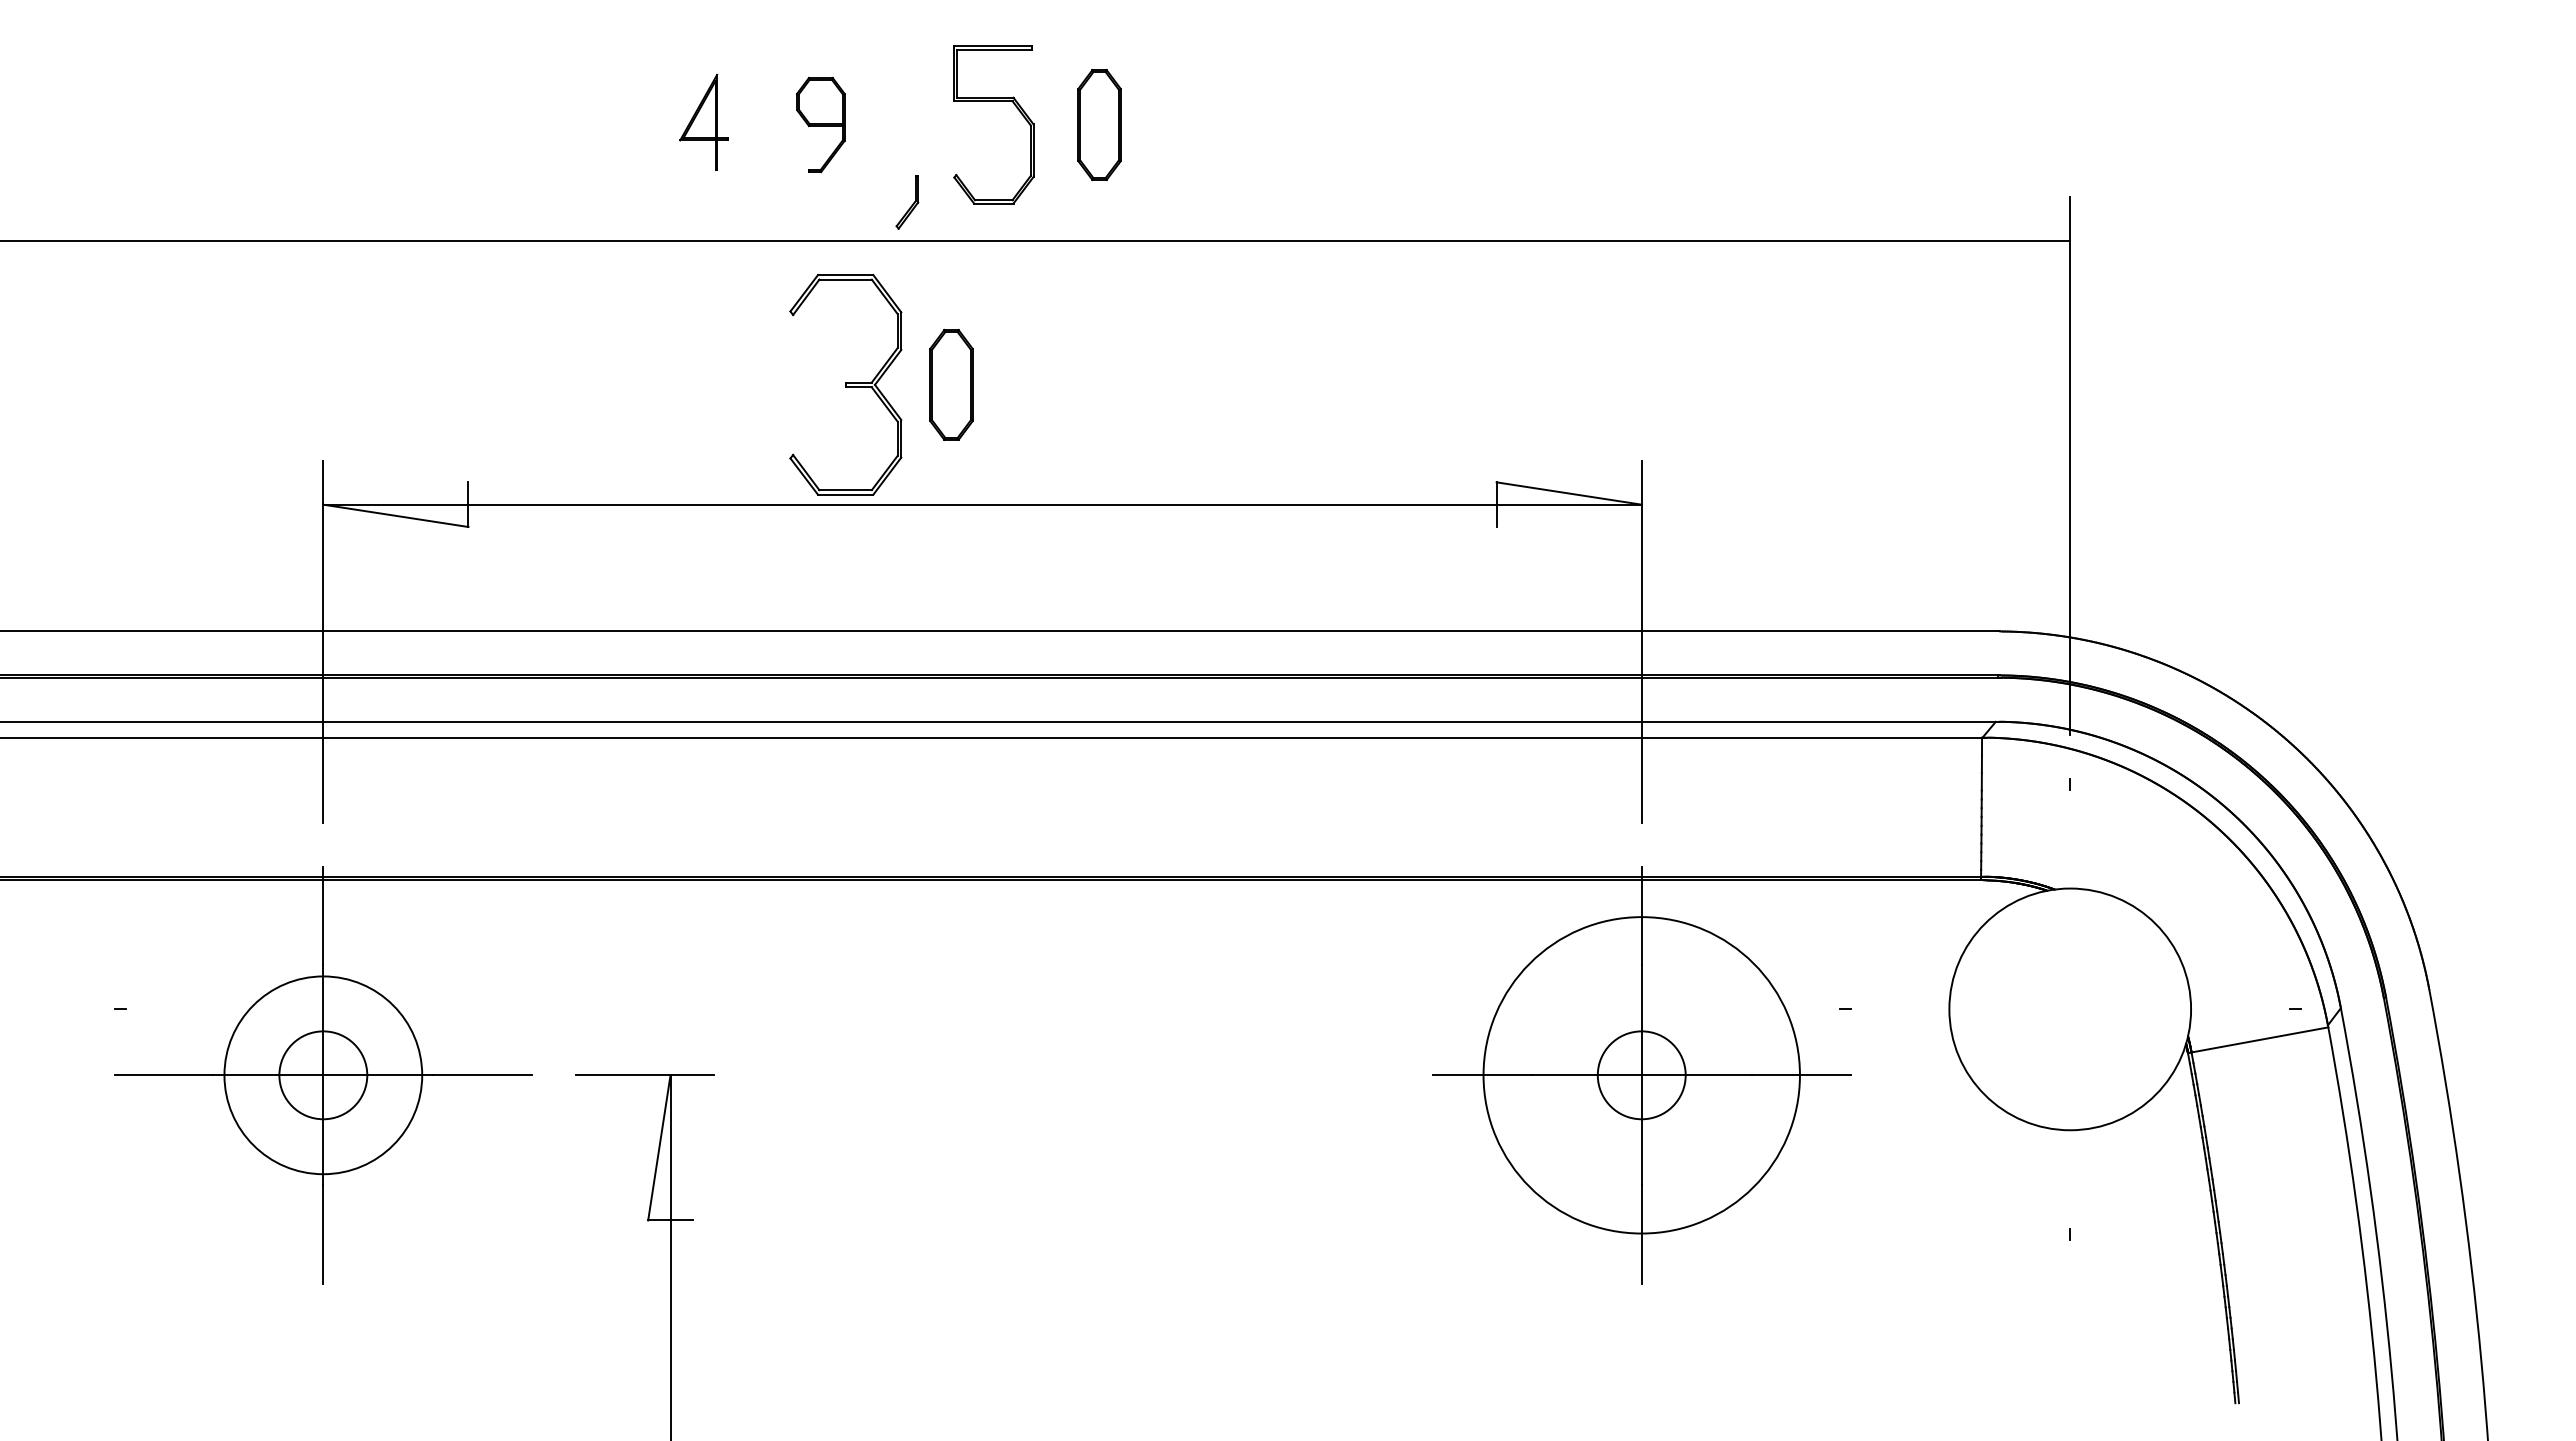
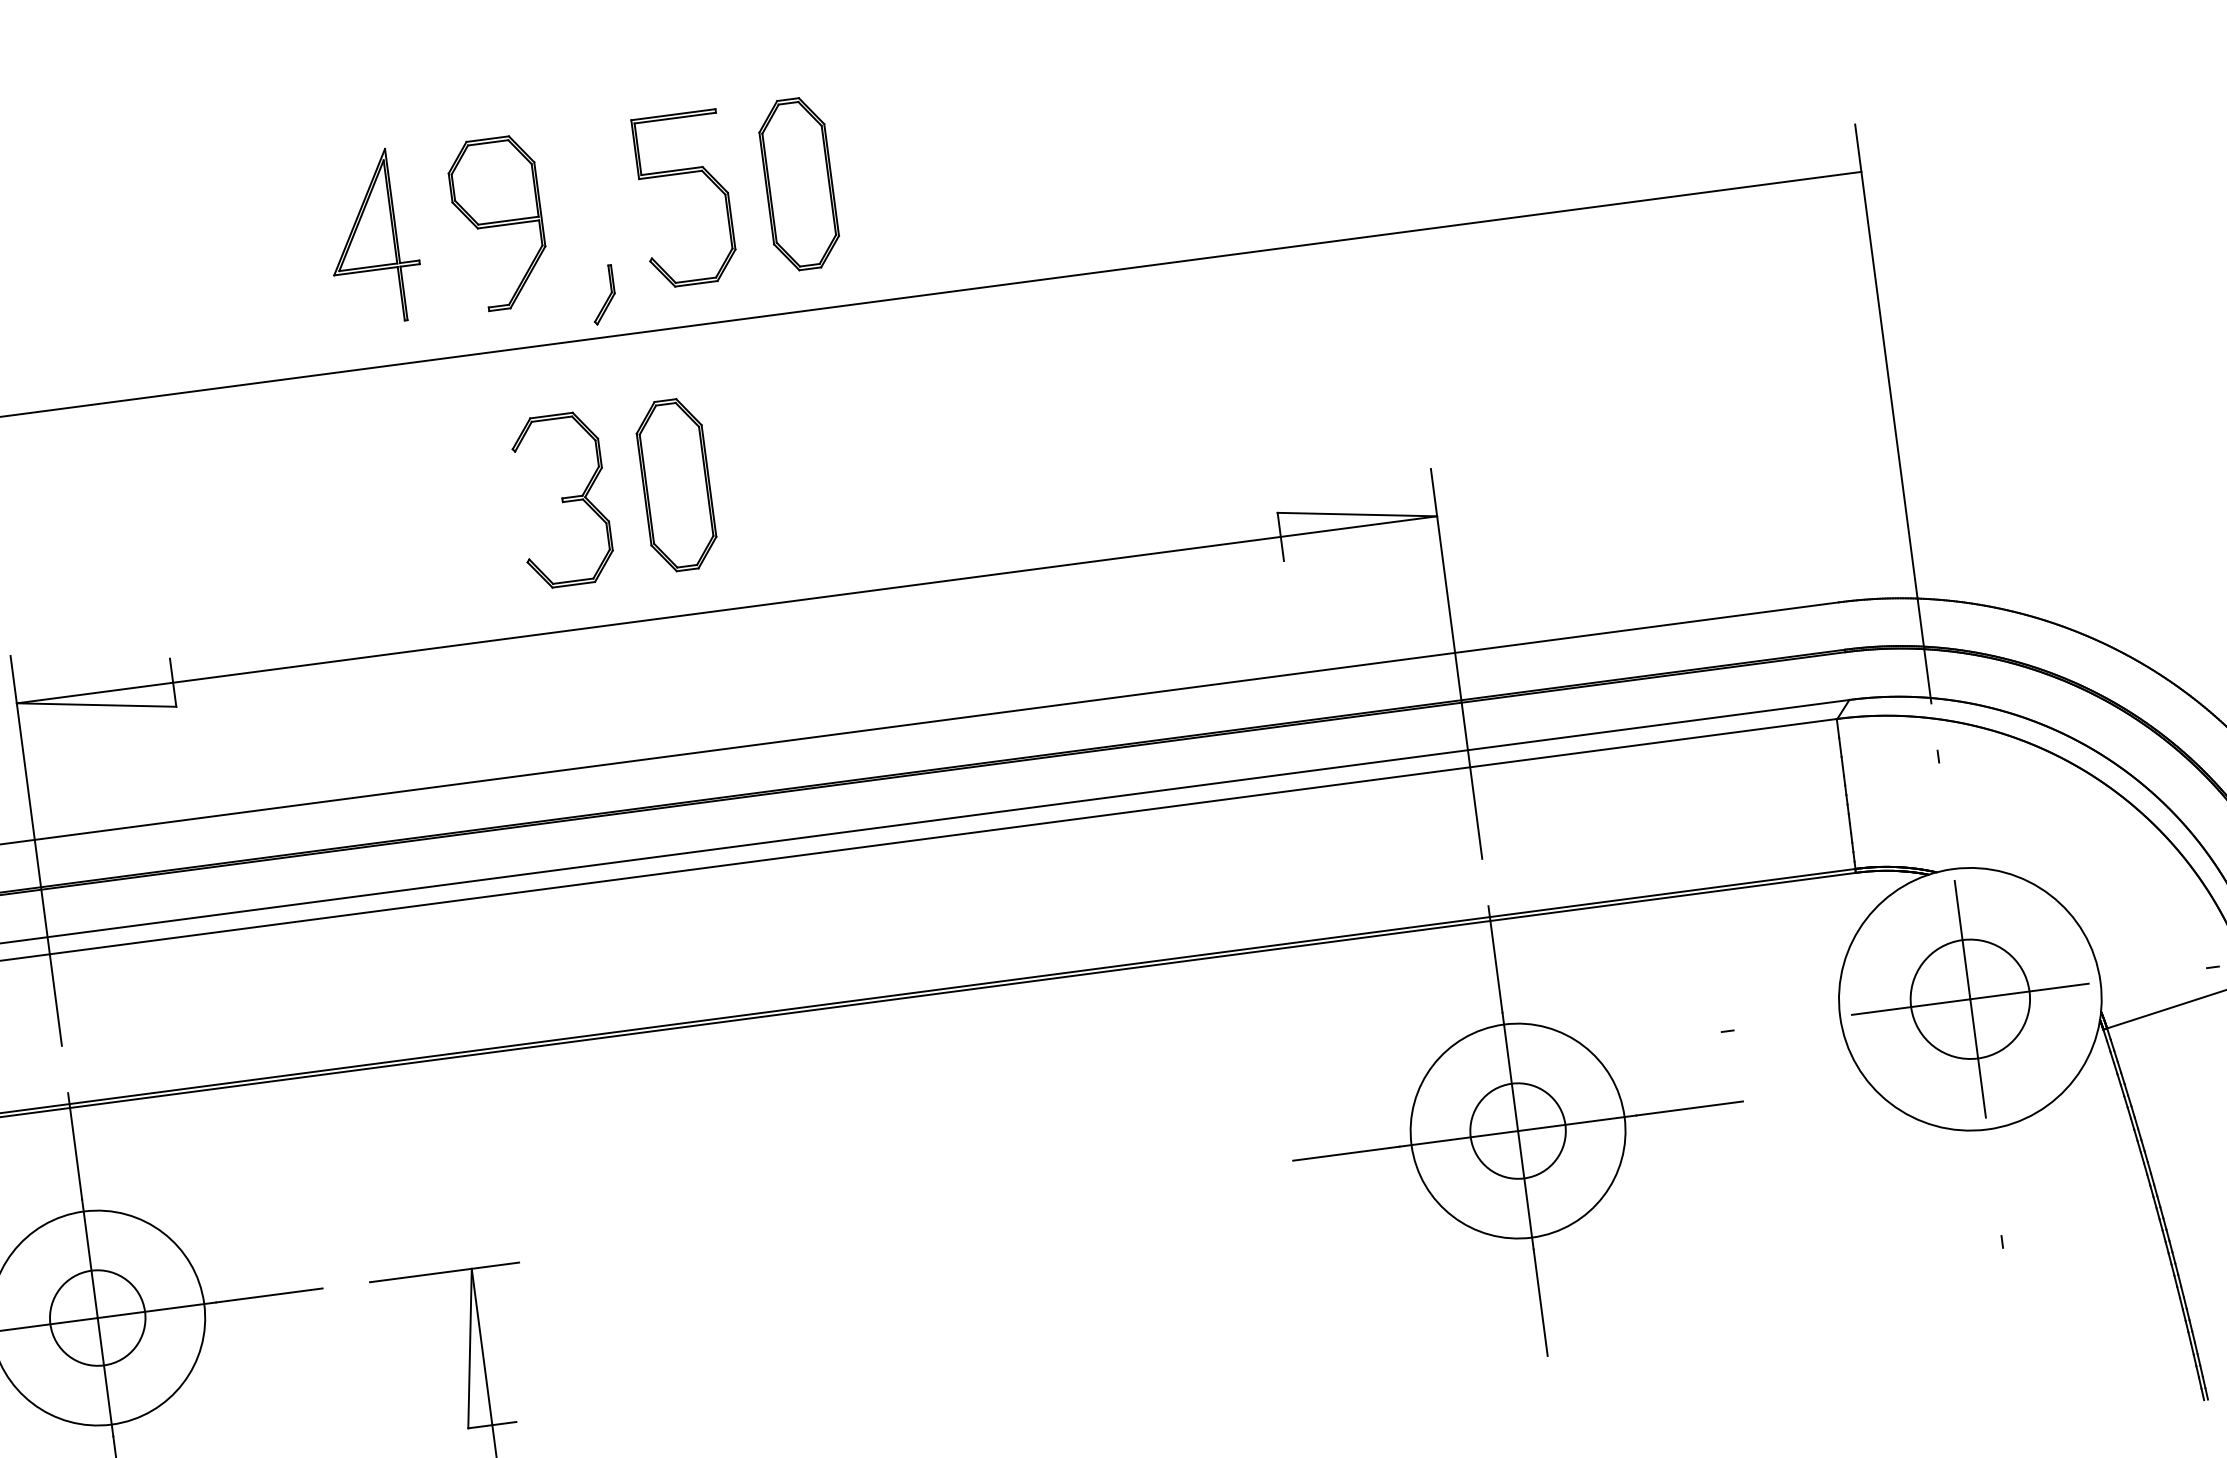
part: (703, 122) -> (372, 237), size x1.67
part: (820, 124) -> (498, 223), size x1.67
part: (1099, 124) -> (799, 183), size x1.43
part: (845, 384) -> (562, 499), size x0.71
part: (951, 384) -> (676, 484), size x1.43
part: (2069, 1009) -> (1969, 999), added
circle: (1641, 1075) -> (1517, 1131), size x0.62

